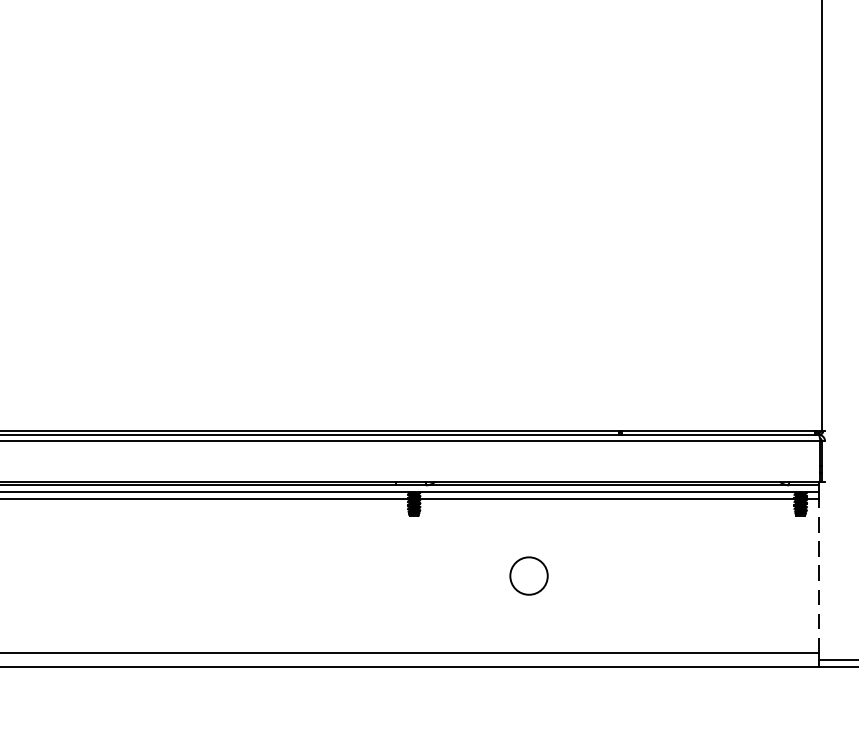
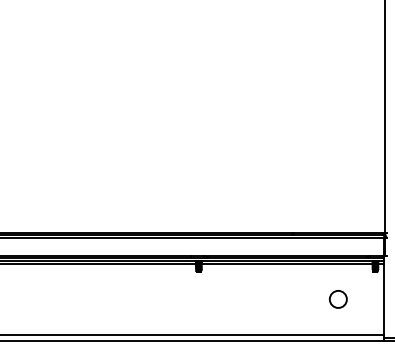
line: (818, 574) -> (383, 298), dashed -> solid
circle: (527, 576) -> (337, 299), moved

